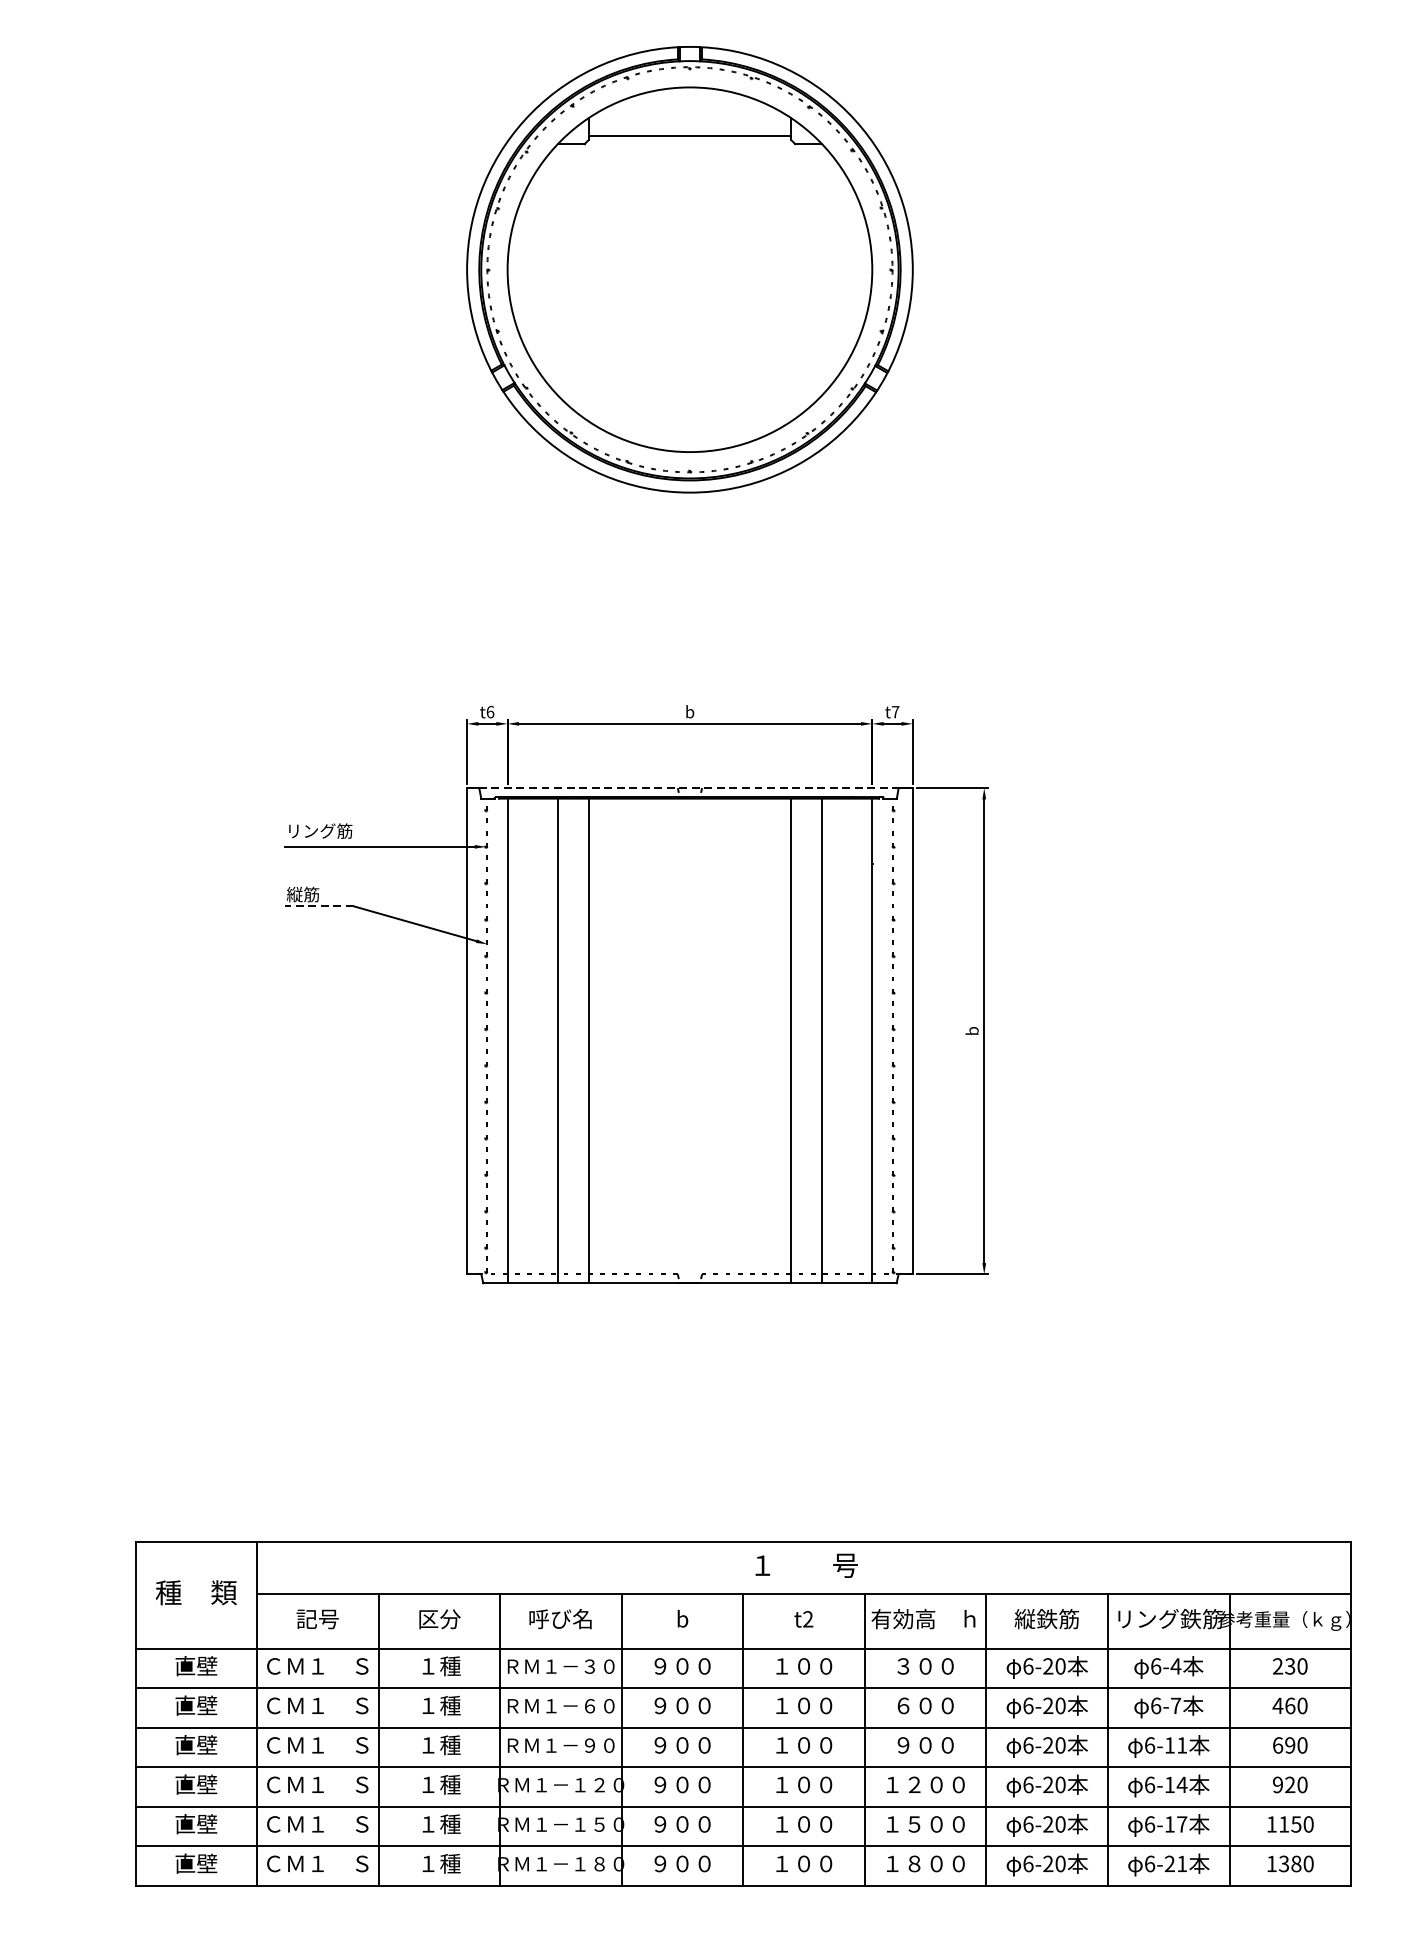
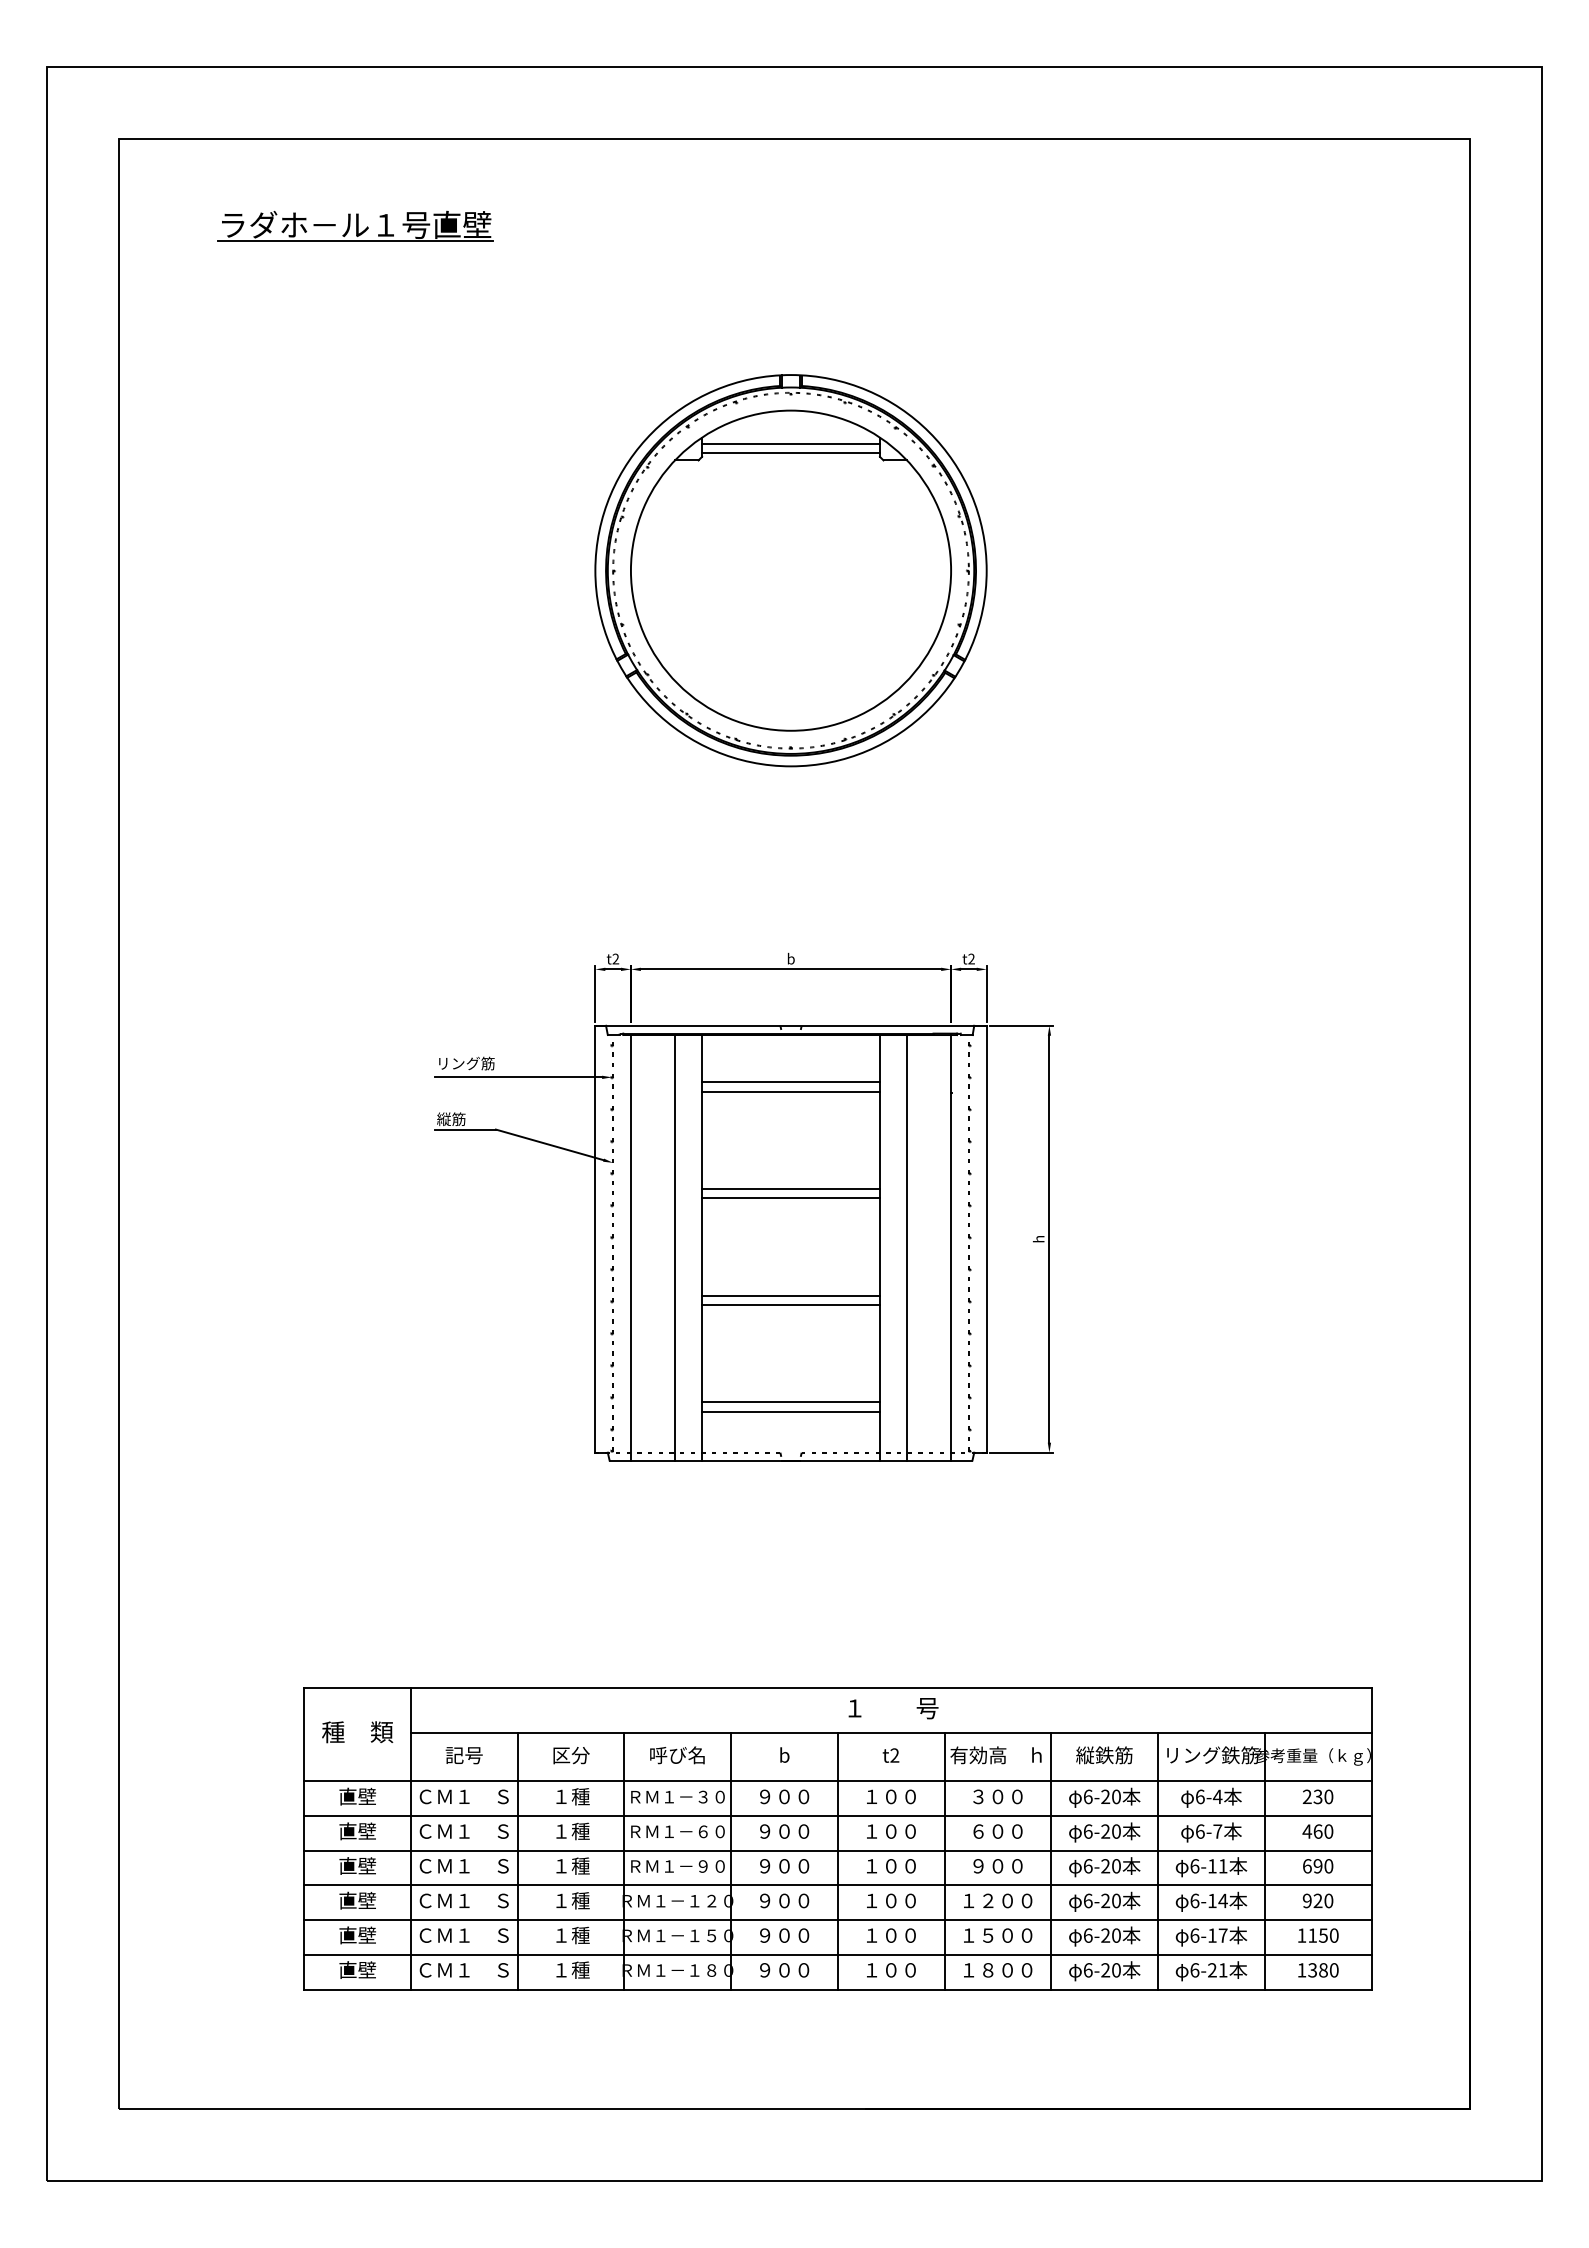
line: (689, 124) -> (790, 443), added
text: (490, 711) -> (615, 958), t6 -> t2
text: (895, 711) -> (971, 958), t7 -> t2
line: (690, 787) -> (791, 1025), dashed -> solid
line: (689, 852) -> (790, 1082), added
line: (689, 862) -> (790, 1091), added
line: (319, 906) -> (465, 1129), dashed -> solid
line: (689, 973) -> (790, 1188), added
line: (689, 984) -> (790, 1198), added
text: (974, 1030) -> (1040, 1238), b -> h
line: (689, 1095) -> (790, 1295), added
line: (689, 1106) -> (790, 1305), added
line: (689, 1217) -> (790, 1402), added
line: (689, 1227) -> (790, 1411), added

